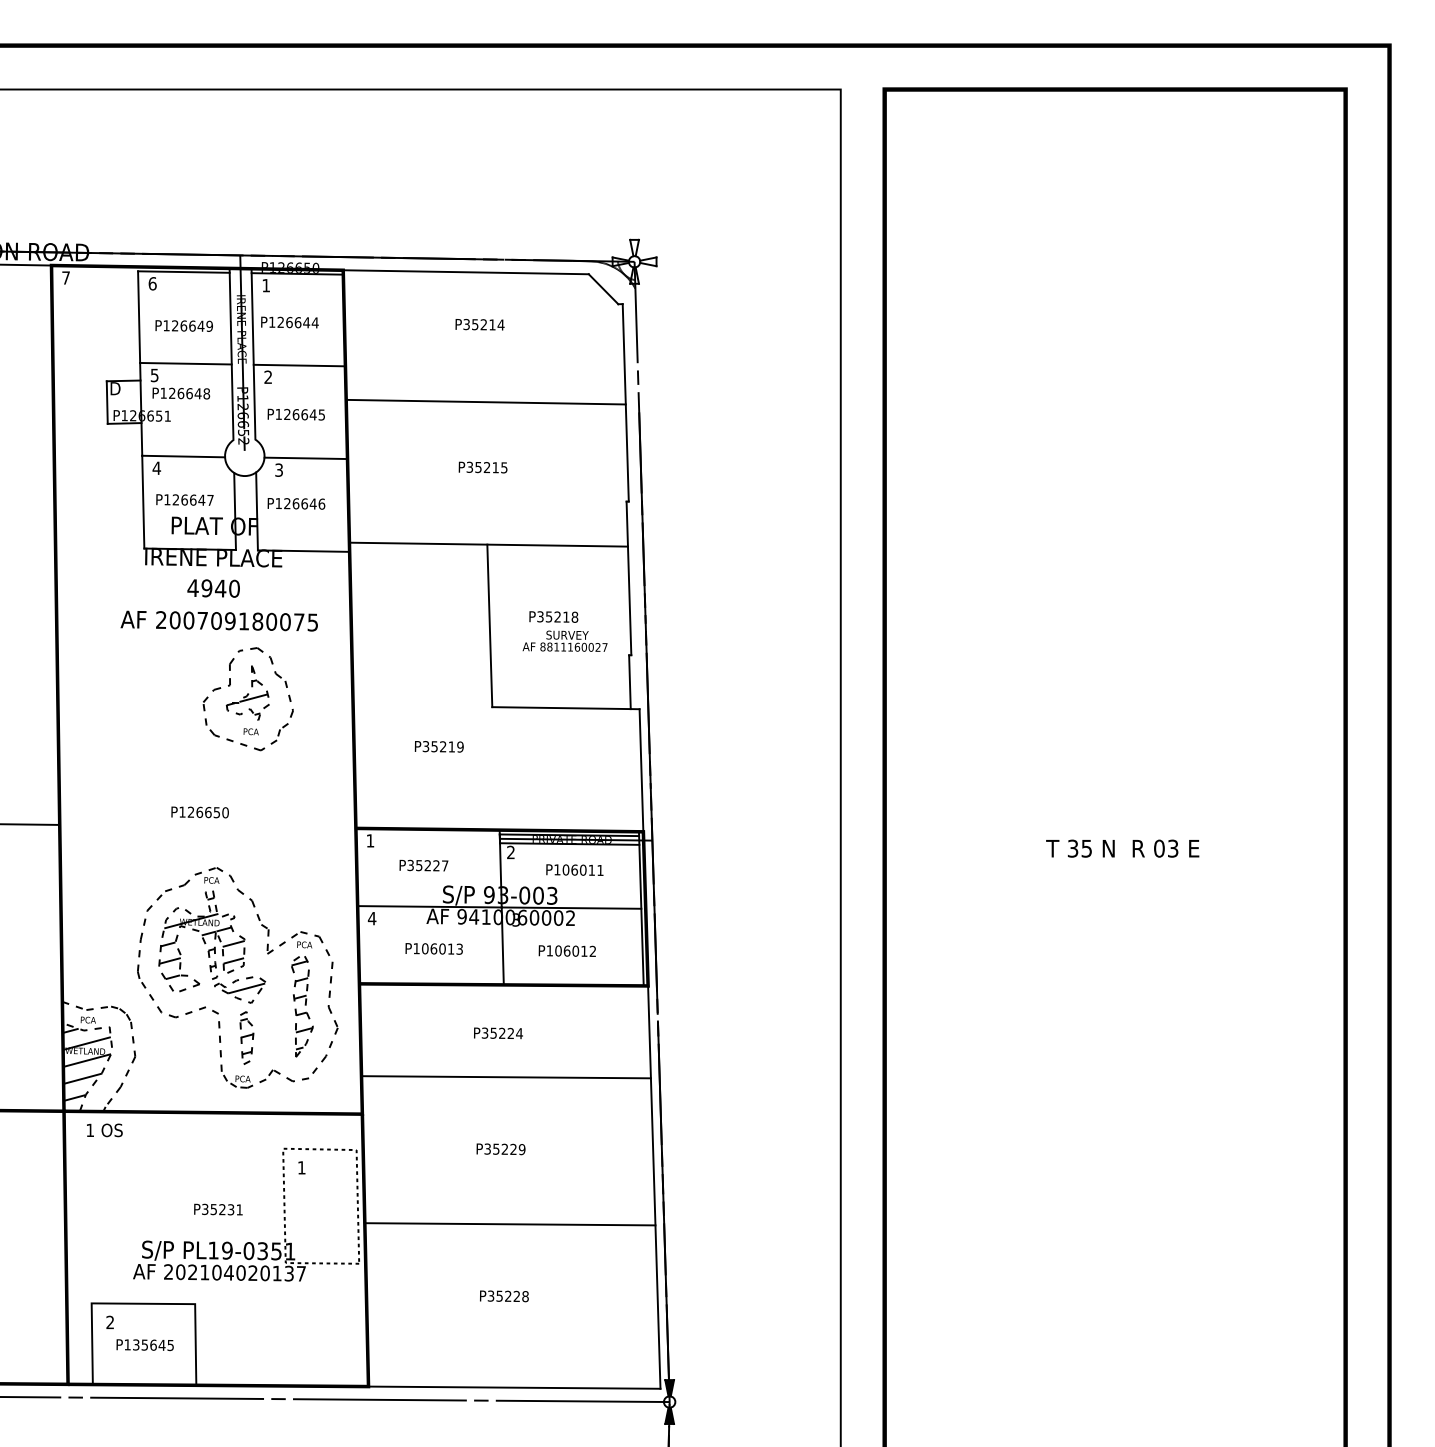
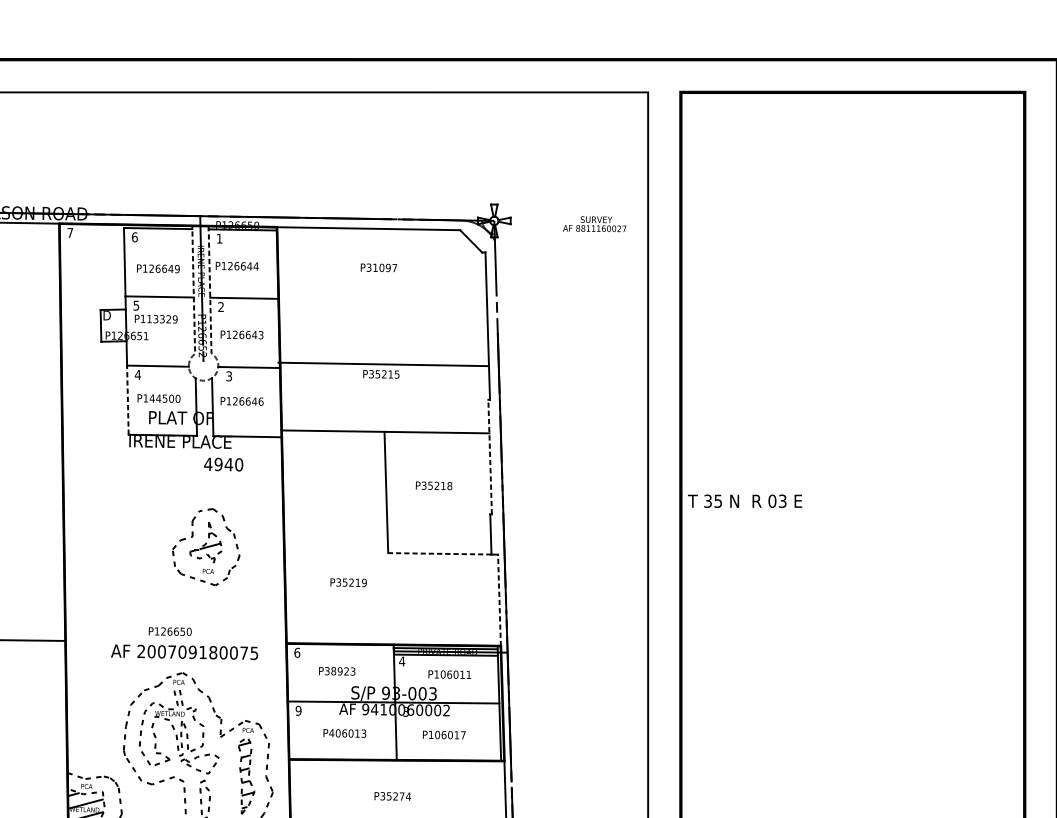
text: (488, 324) -> (385, 267), P35214 -> P31097
text: (189, 393) -> (162, 319), P126648 -> P113329
line: (485, 401) -> (382, 363), moved
text: (321, 414) -> (260, 334), P126645 -> P126643
line: (245, 476) -> (204, 381), solid -> dashed
text: (192, 499) -> (164, 398), P126647 -> P144500
line: (143, 501) -> (128, 399), solid -> dashed
line: (628, 578) -> (489, 457), solid -> dashed
text: (213, 588) -> (223, 464), moved
text: (218, 620) -> (183, 651), moved
text: (564, 640) -> (594, 223), moved
line: (561, 708) -> (439, 554), solid -> dashed
line: (641, 770) -> (499, 600), solid -> dashed
text: (370, 840) -> (297, 652), 1 -> 6
text: (1122, 848) -> (744, 501), moved
text: (510, 852) -> (401, 661), 2 -> 4
text: (432, 865) -> (343, 671), P35227 -> P38923
text: (371, 918) -> (298, 710), 4 -> 9
hatch: (201, 938) -> (171, 725), removed
text: (416, 948) -> (331, 733), P106013 -> P406013
text: (592, 950) -> (462, 734), P106012 -> P106017
hatch: (246, 988) -> (204, 762), removed
text: (510, 1032) -> (401, 795), P35224 -> P35274
hatch: (246, 1036) -> (204, 798), removed

